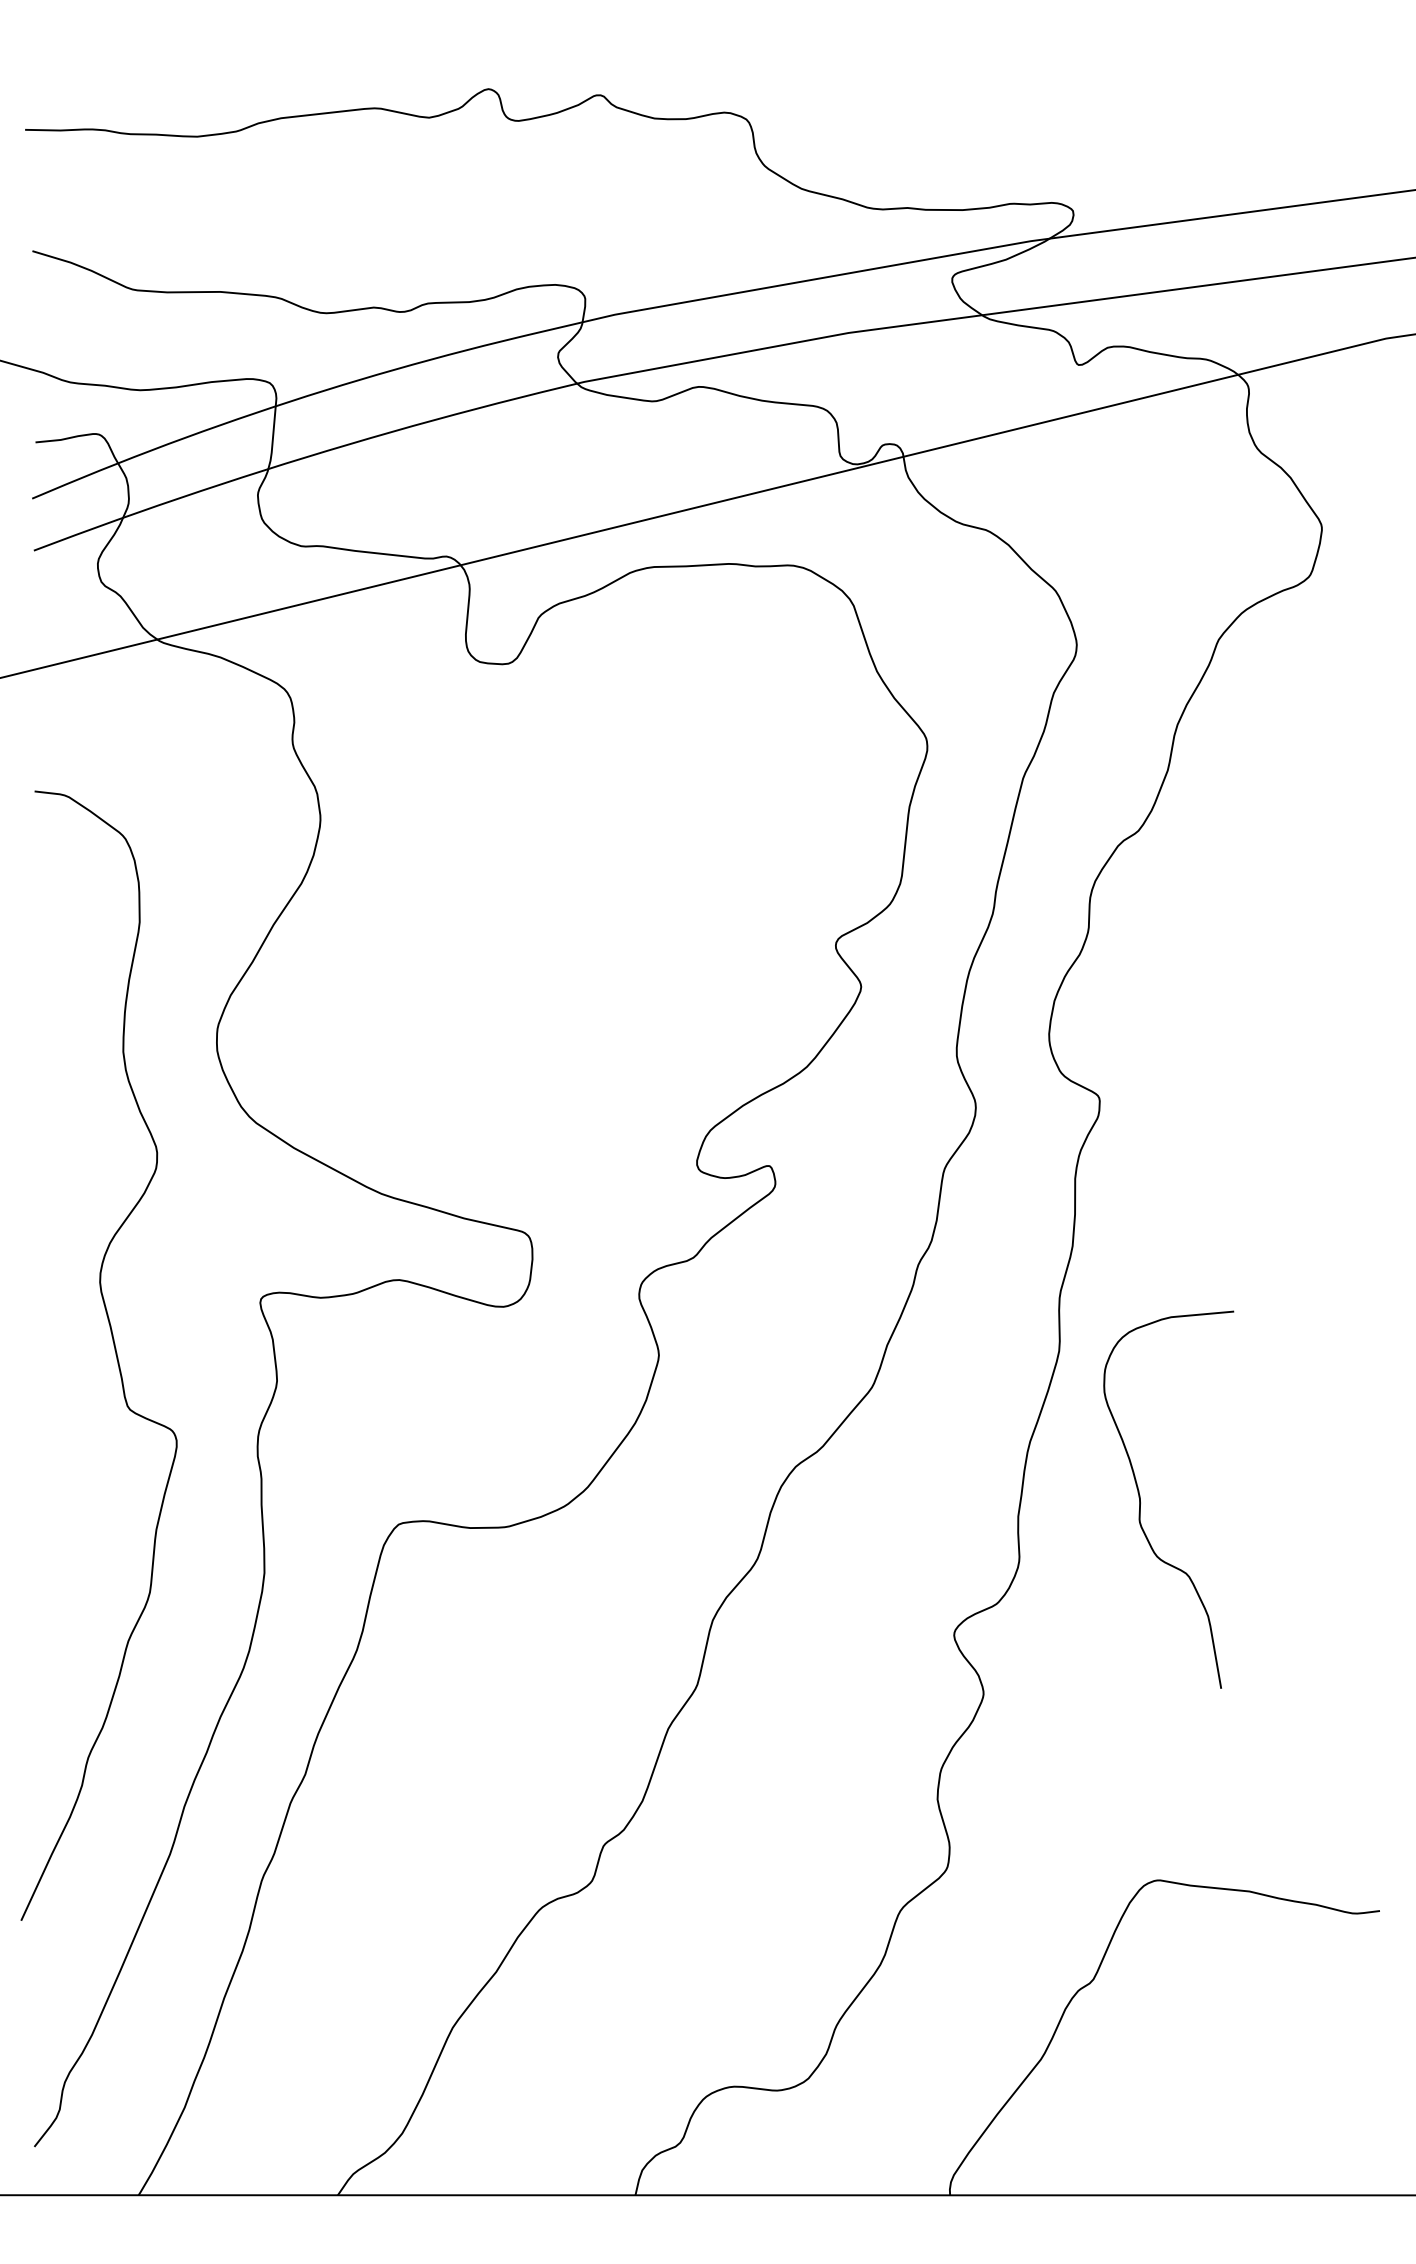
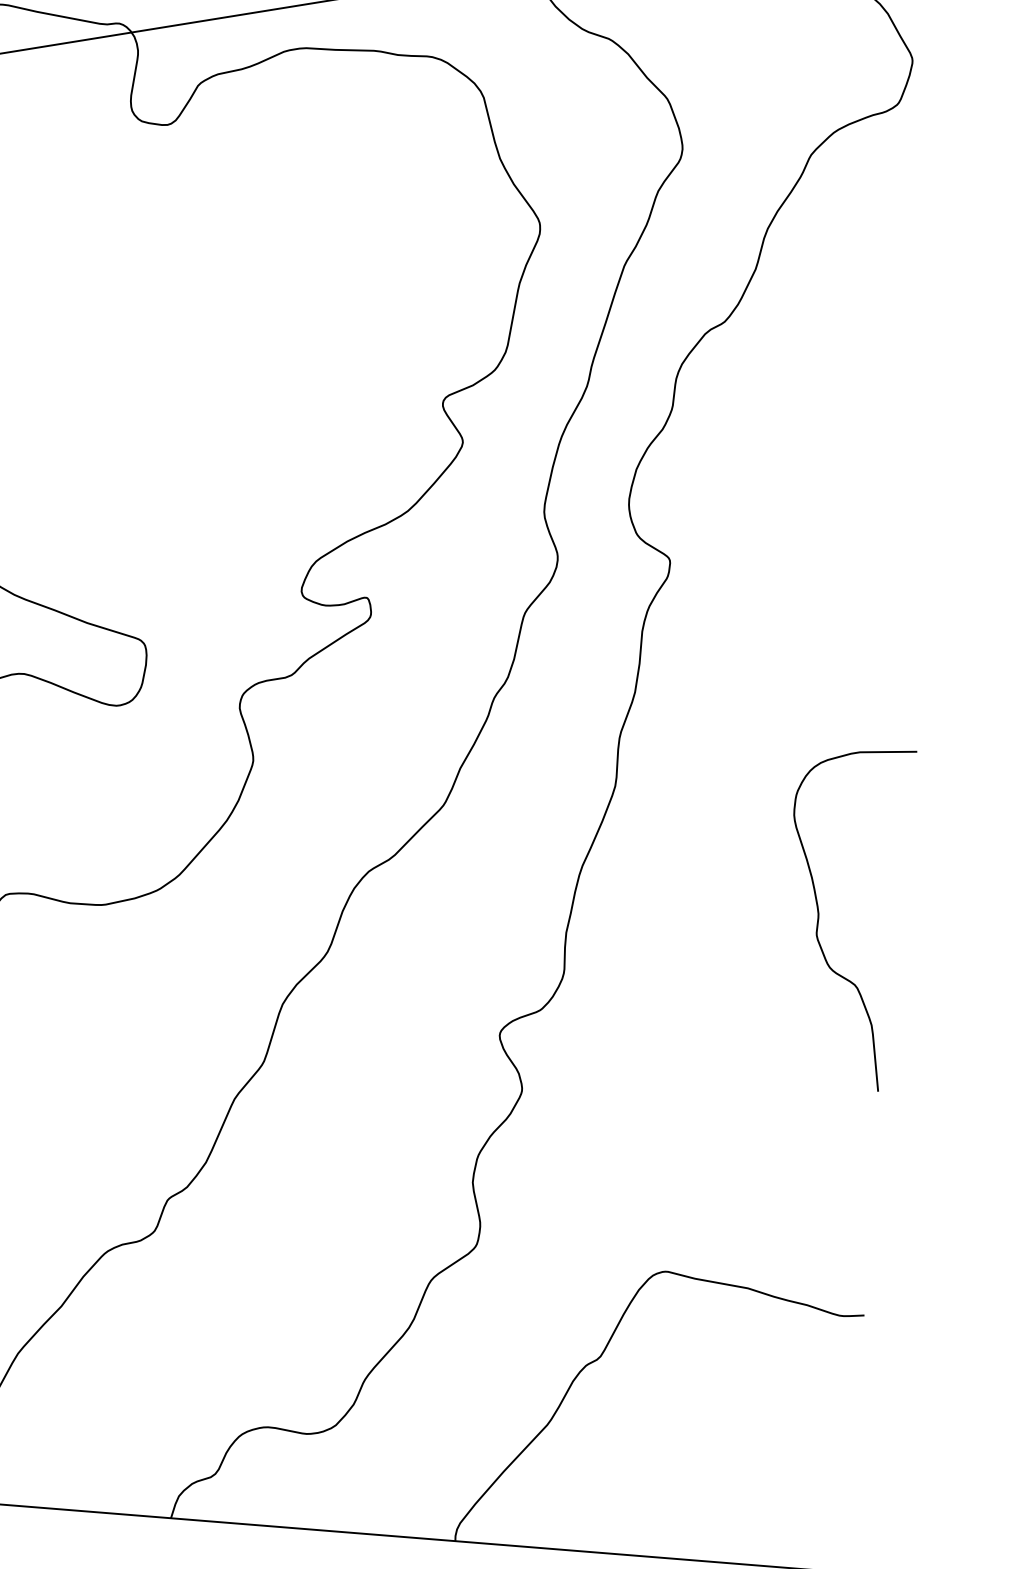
curve: (1140, 1499) -> (818, 914), moved

